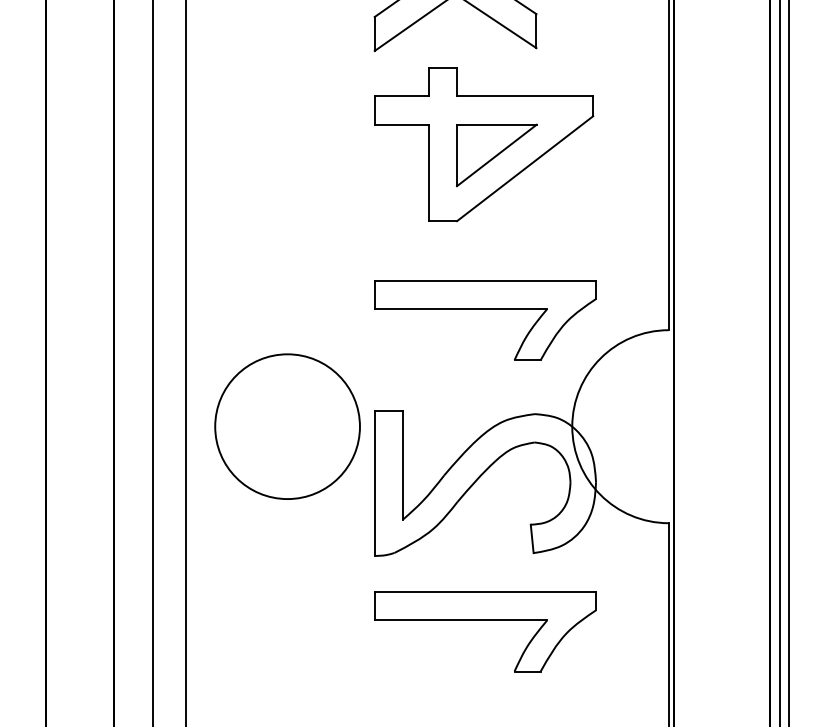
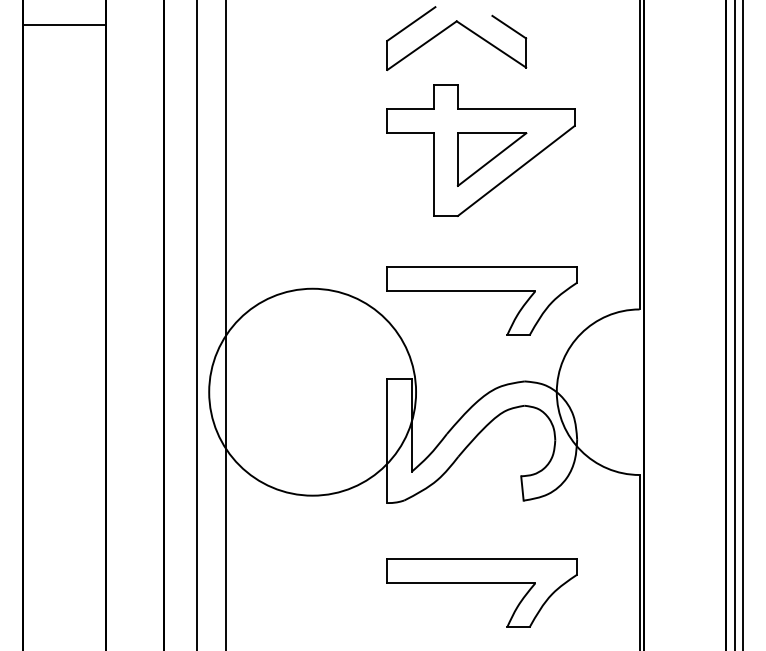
circle: (287, 425) -> (312, 391), size x1.67
part: (484, 620) -> (481, 583), moved

